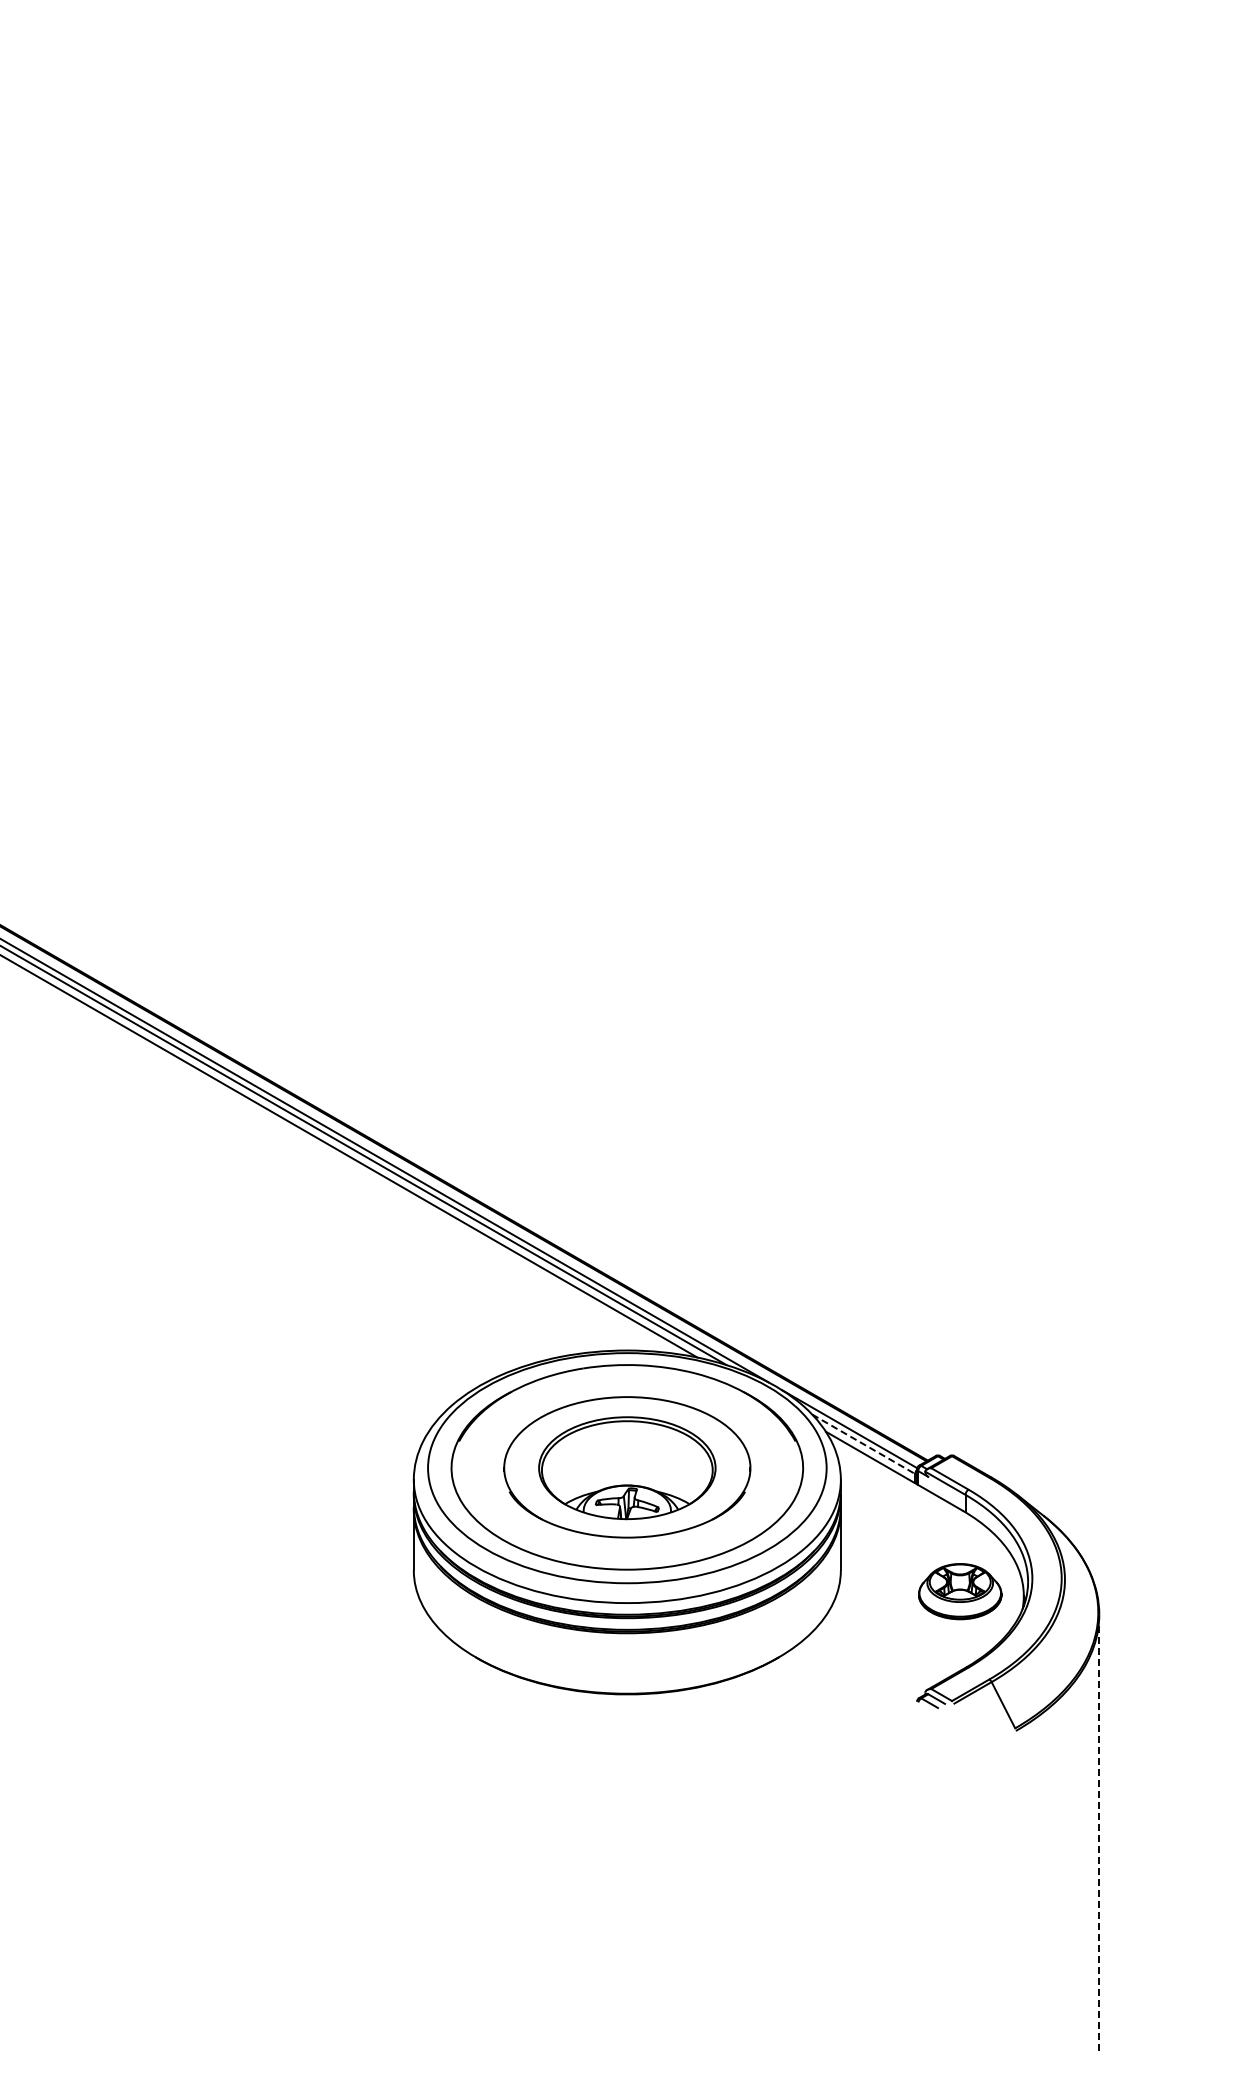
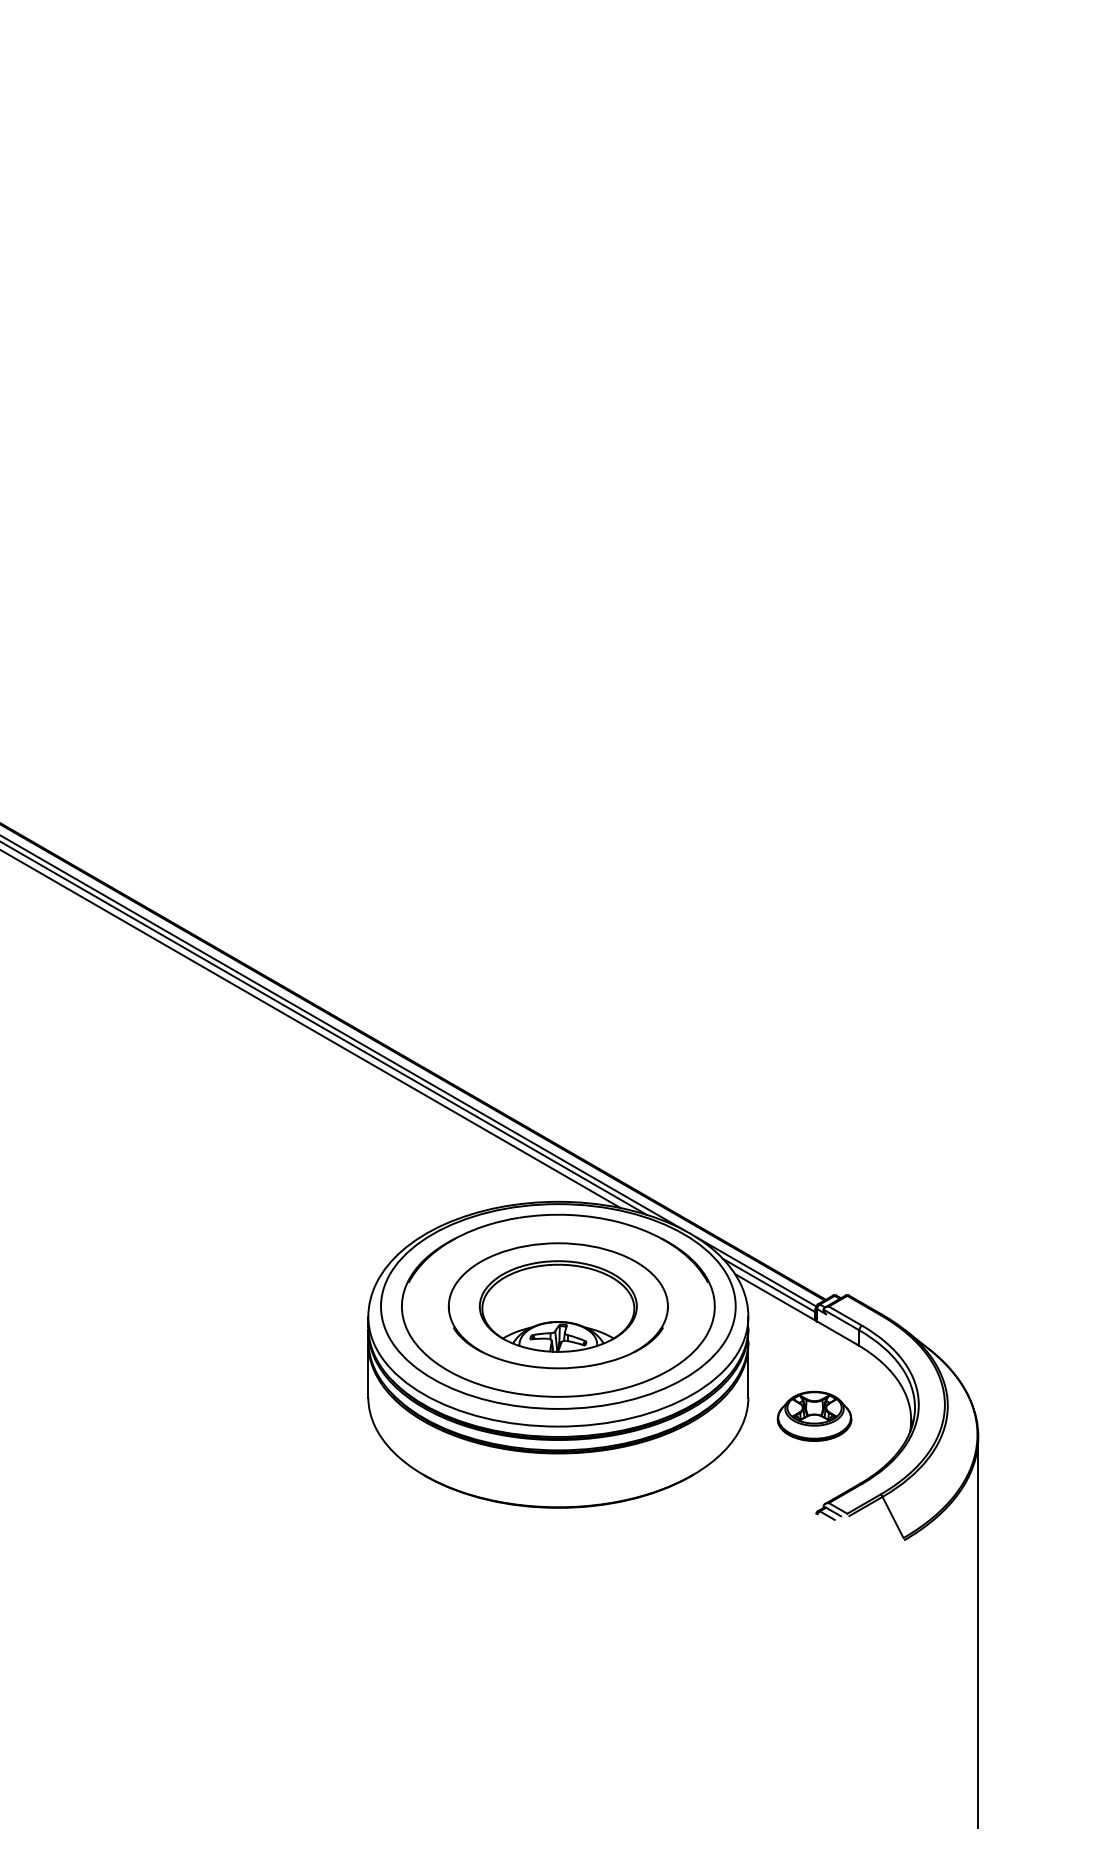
line: (864, 1444) -> (769, 1285), dashed -> solid
part: (960, 1591) -> (814, 1416), moved
line: (1099, 1834) -> (978, 1632), dashed -> solid

